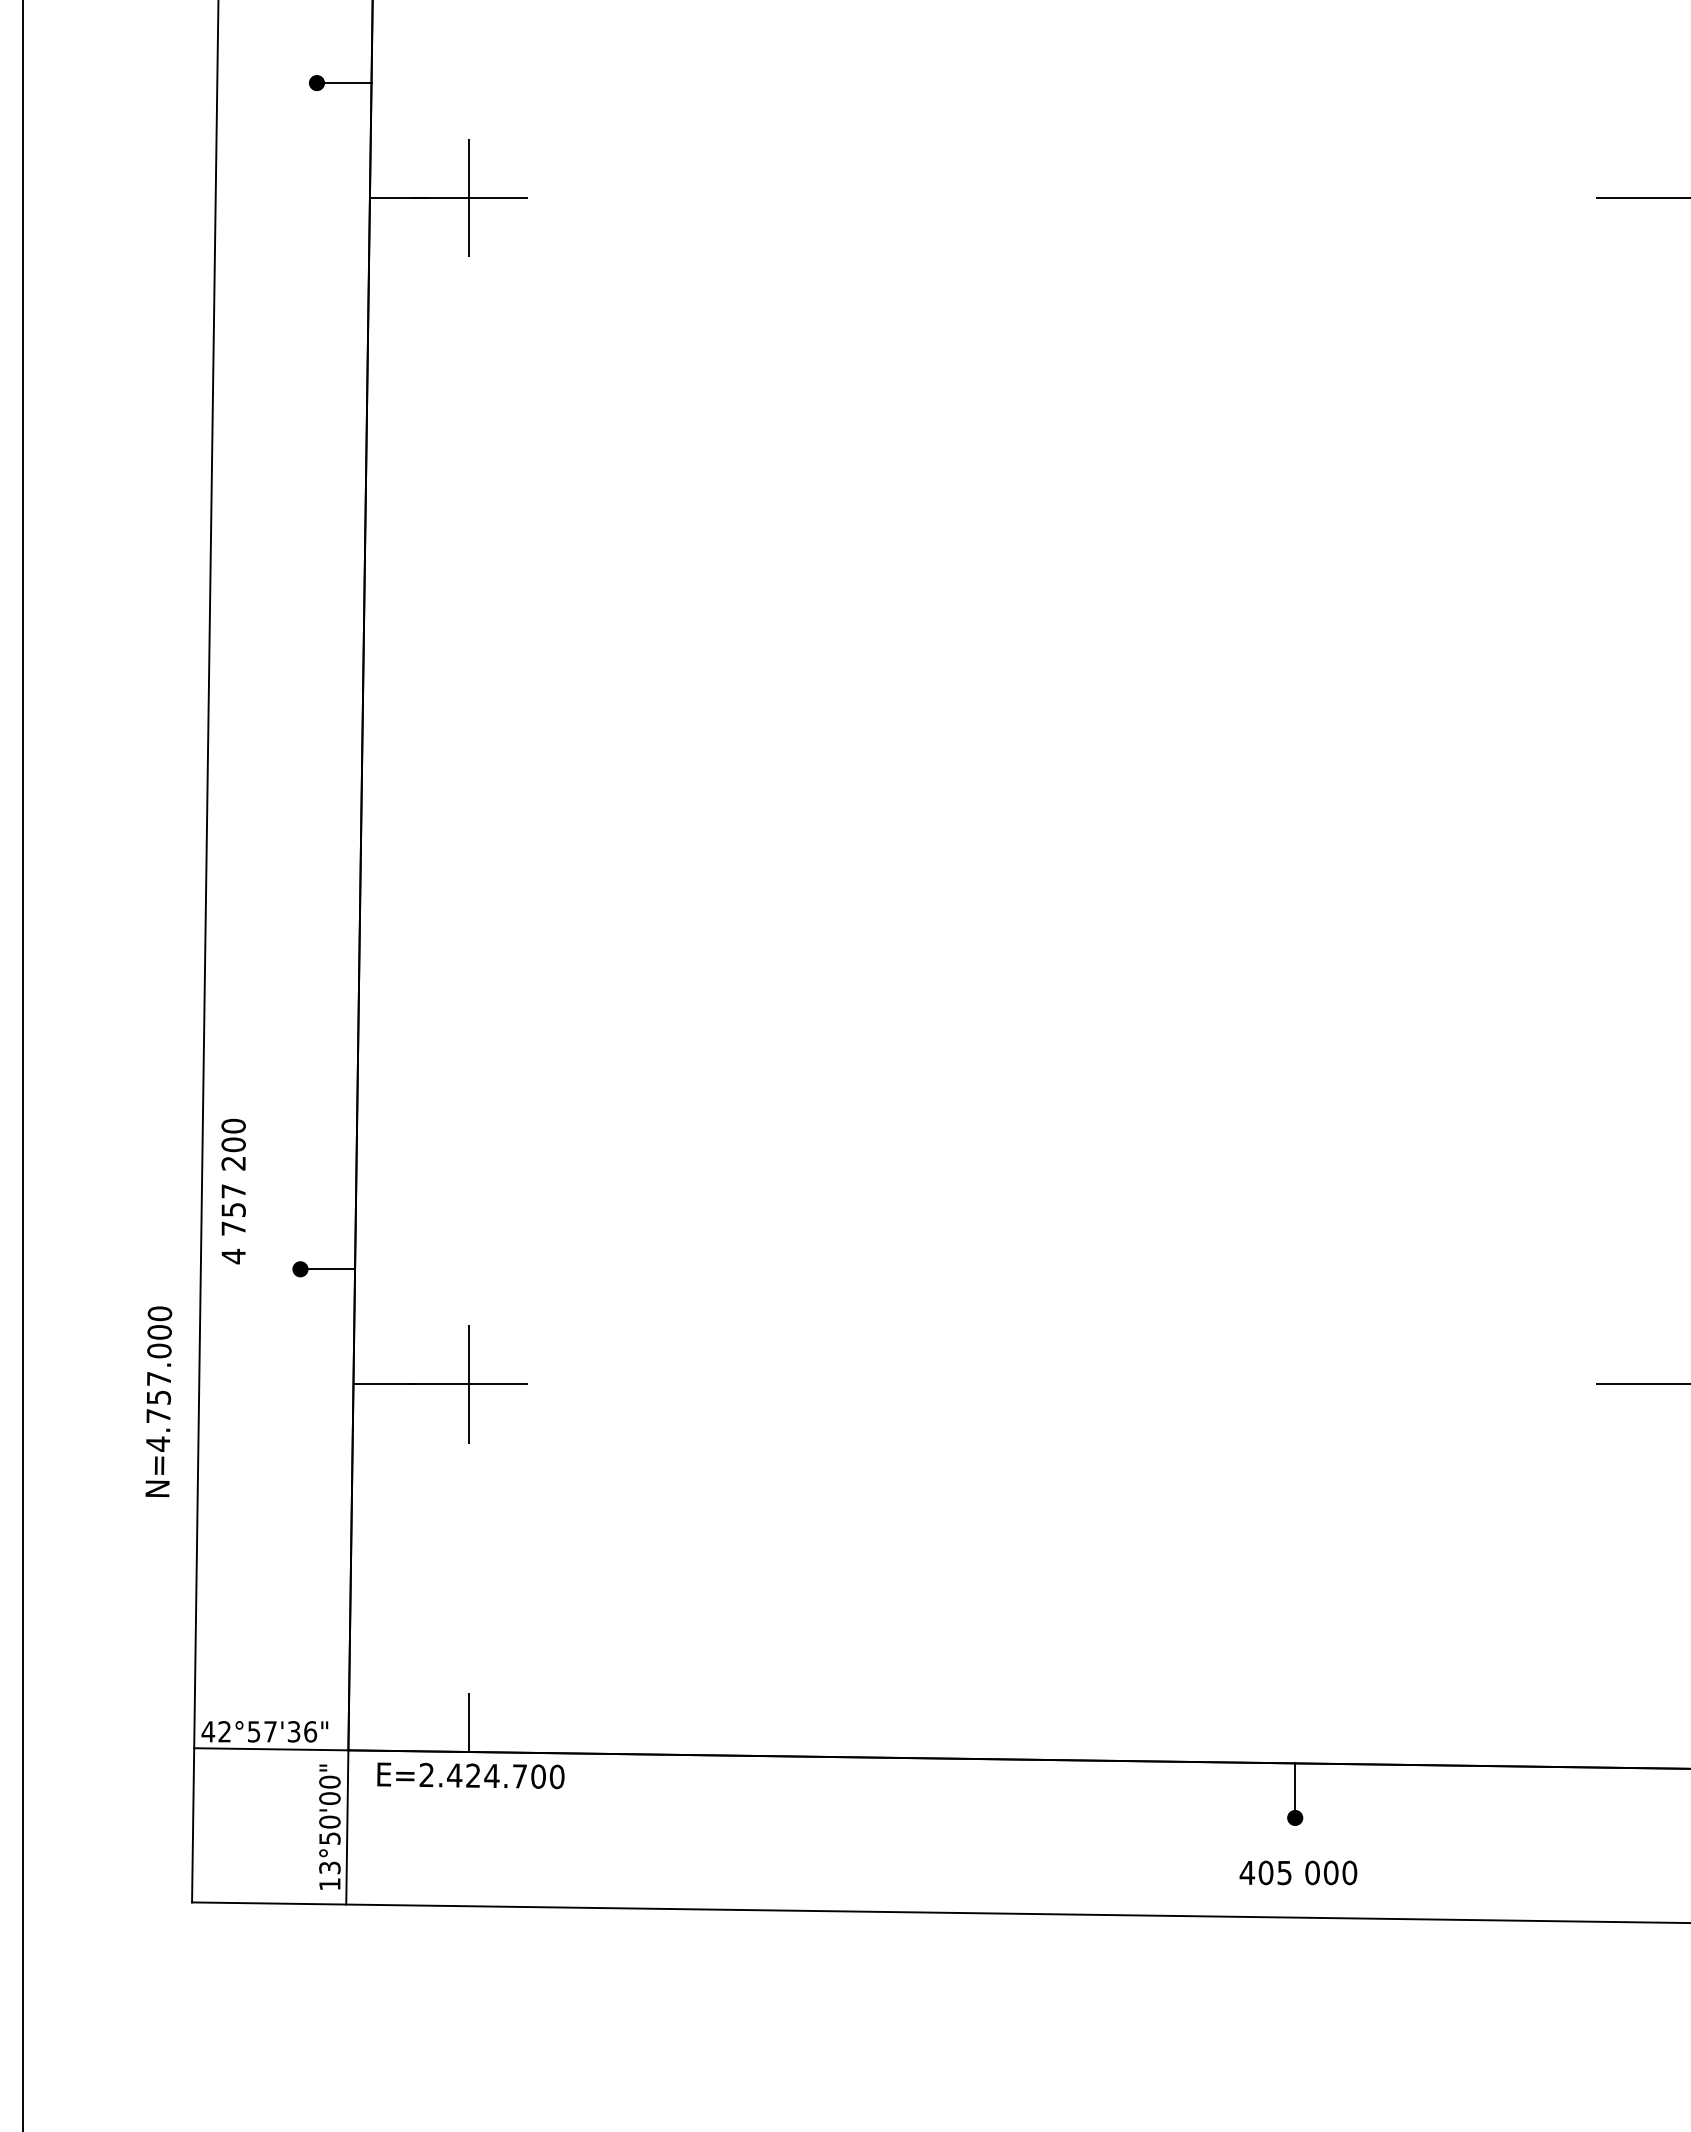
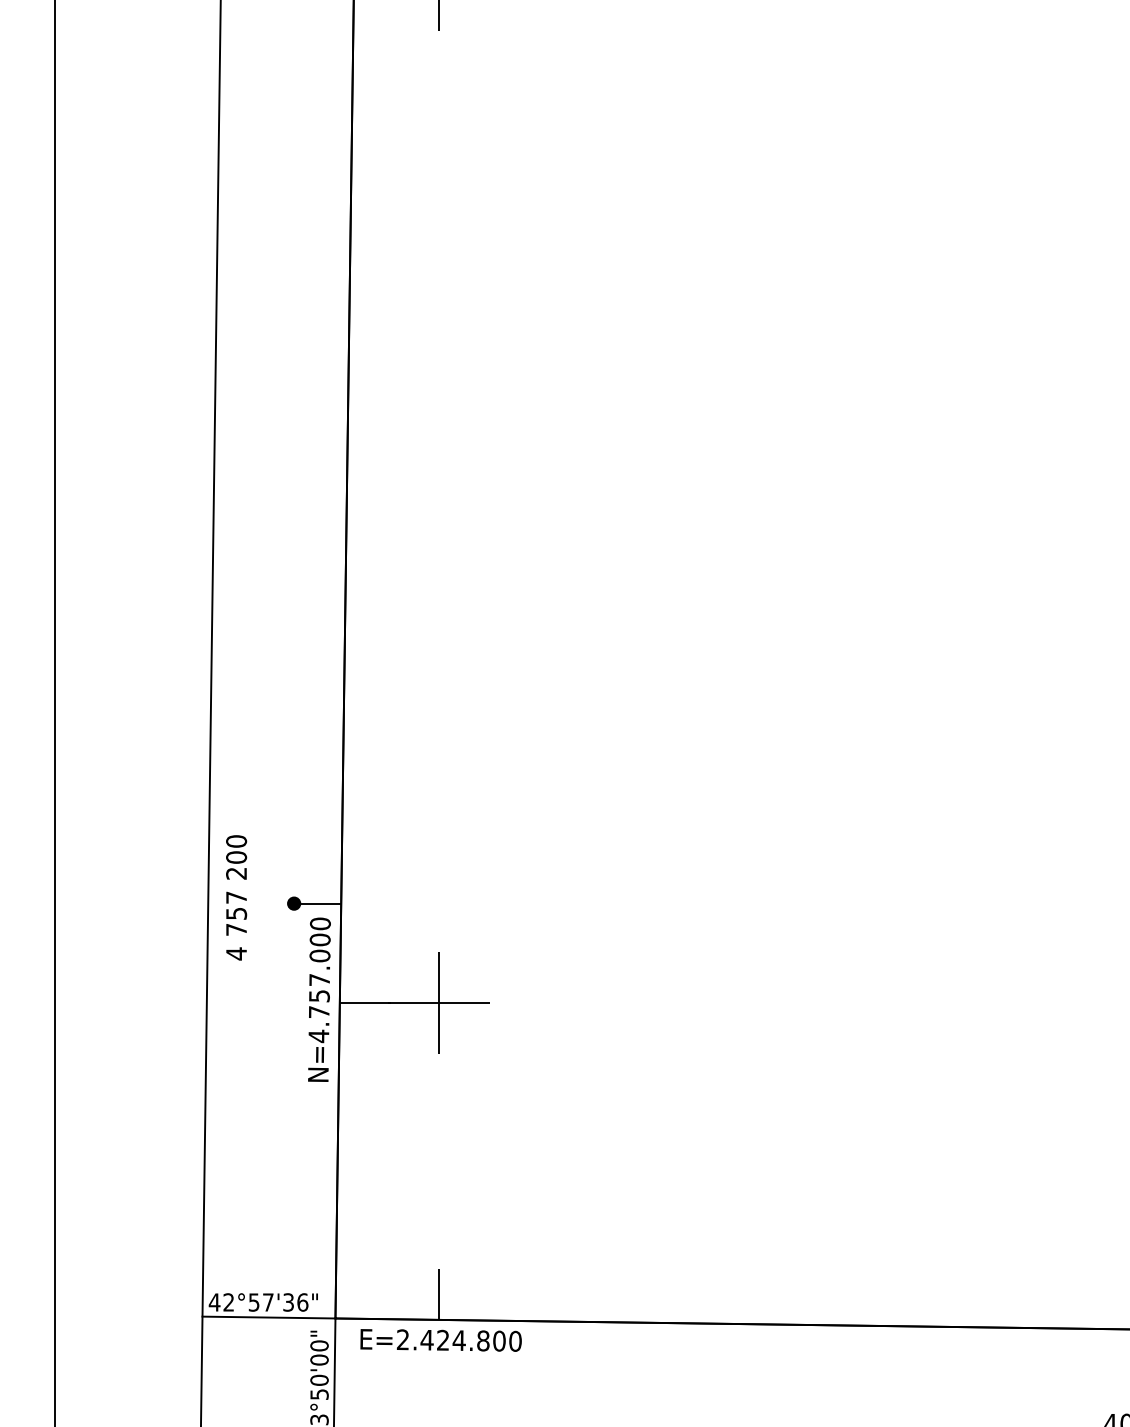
text: (233, 1191) -> (236, 897), moved
text: (158, 1401) -> (319, 999), moved
text: (519, 1776) -> (483, 1341), E=2.424.700 -> E=2.424.800

